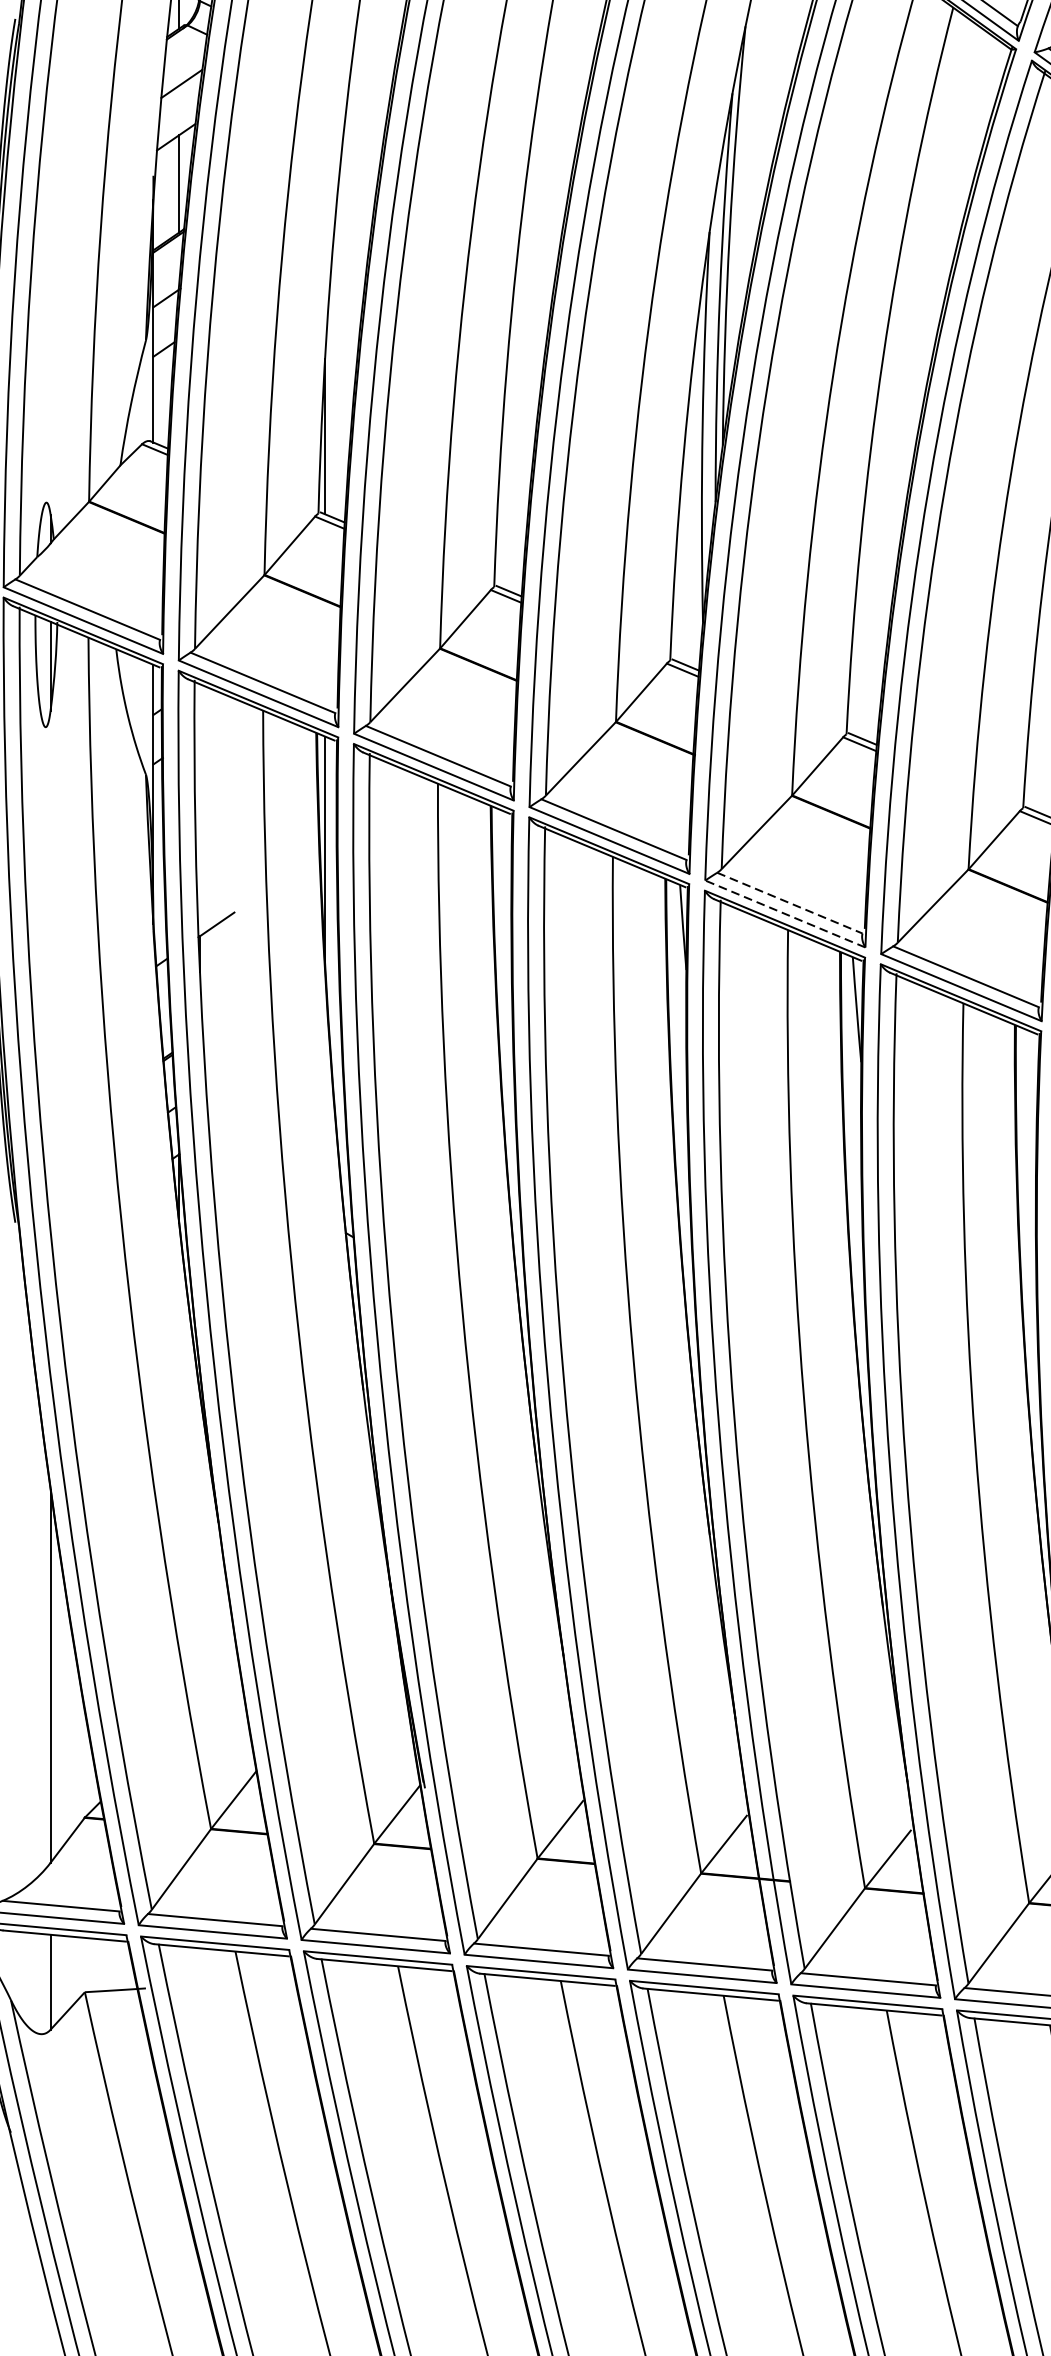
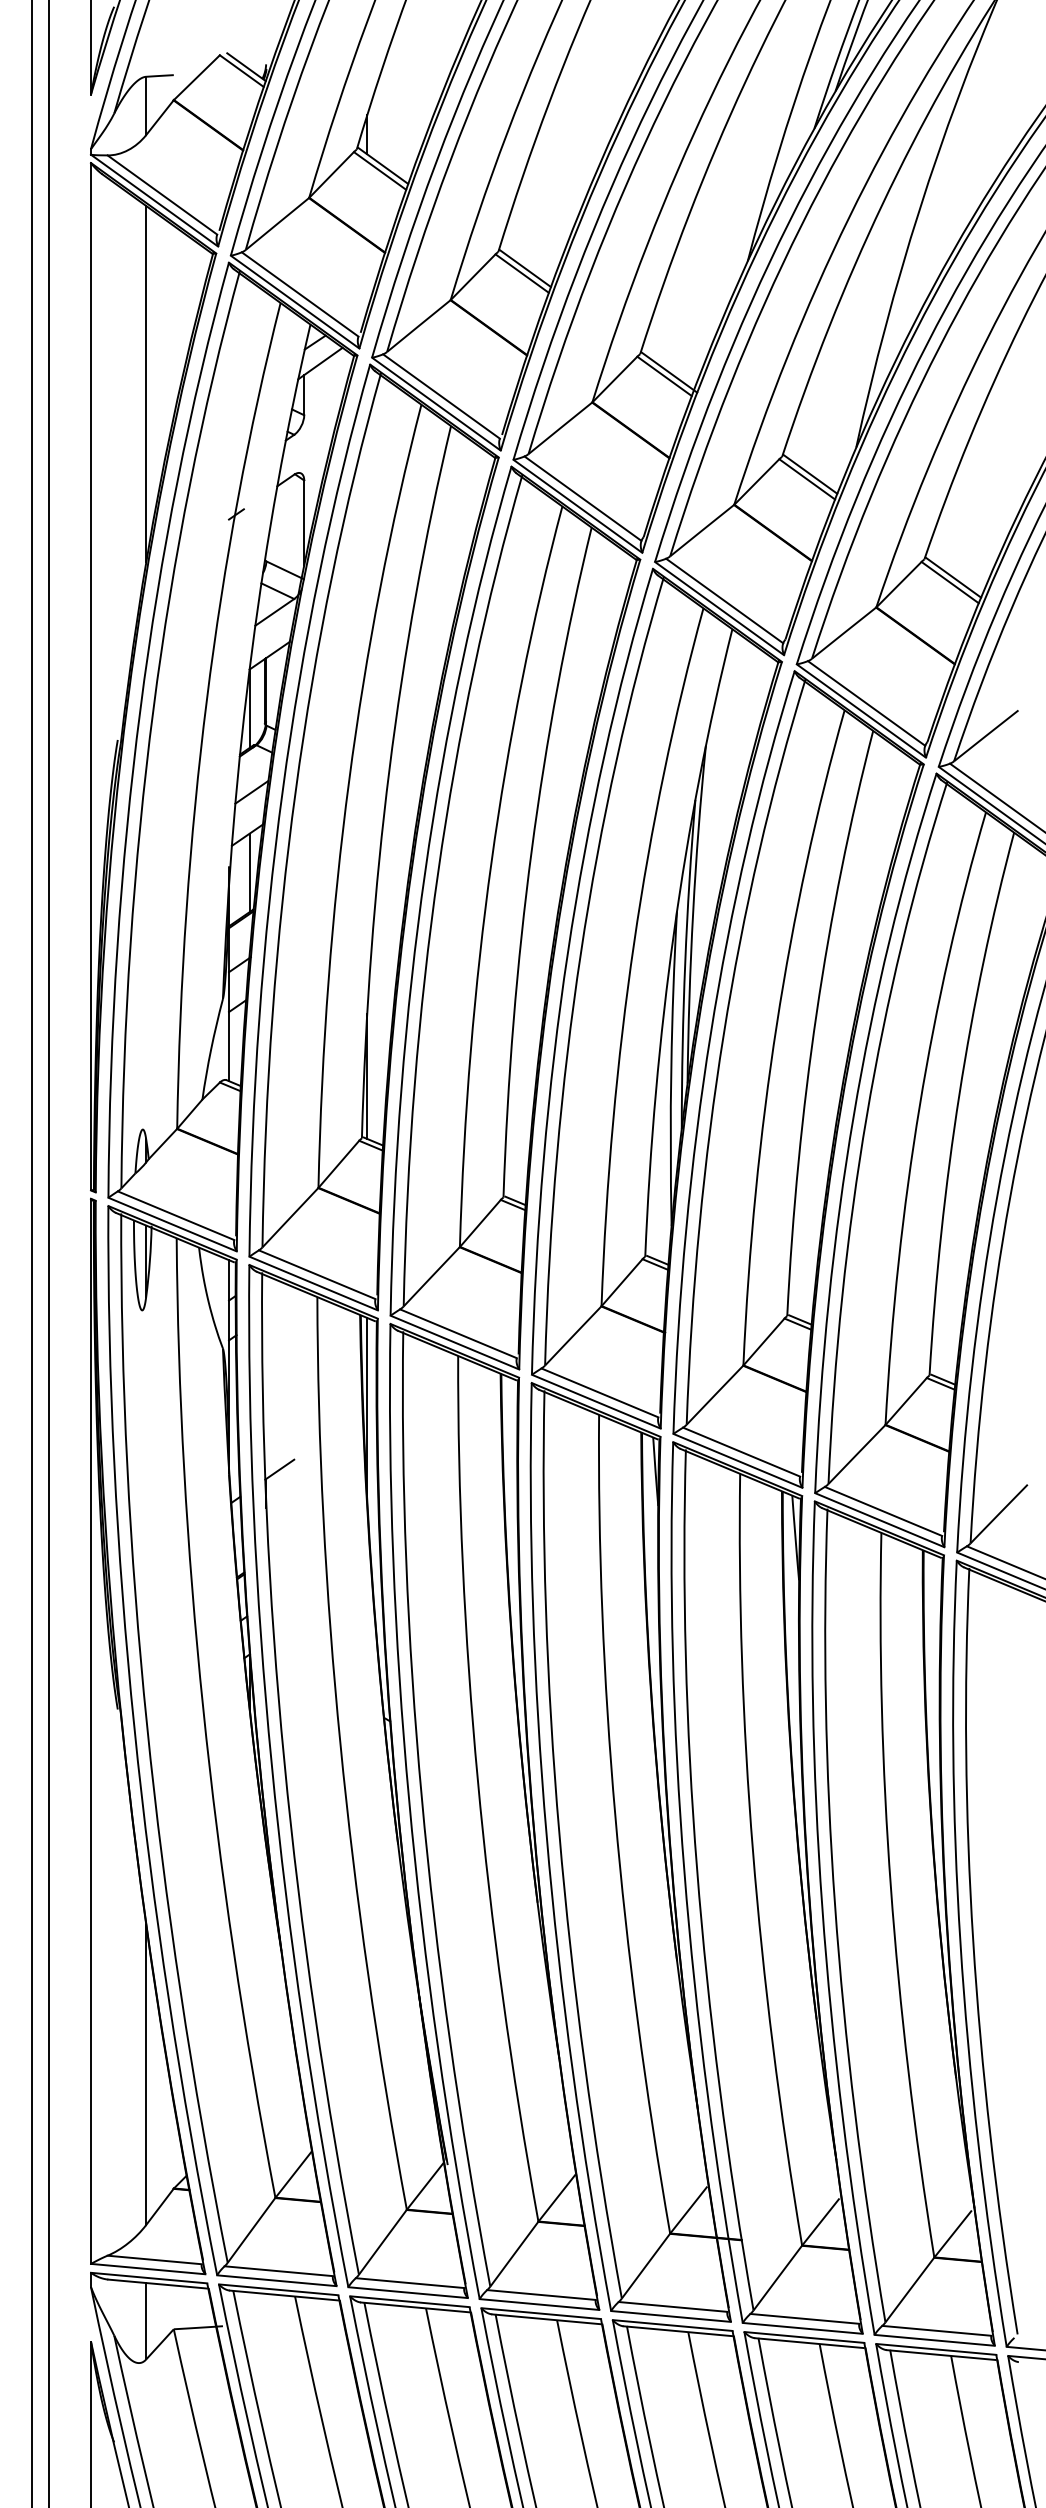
line: (790, 903) -> (742, 1452), dashed -> solid
line: (784, 913) -> (737, 1460), dashed -> solid

